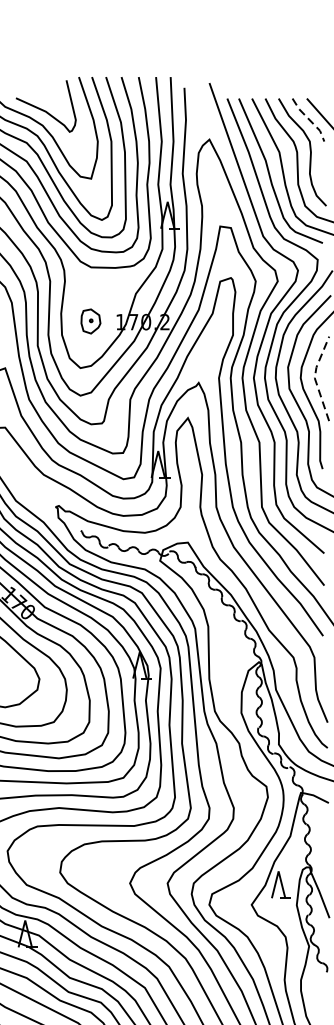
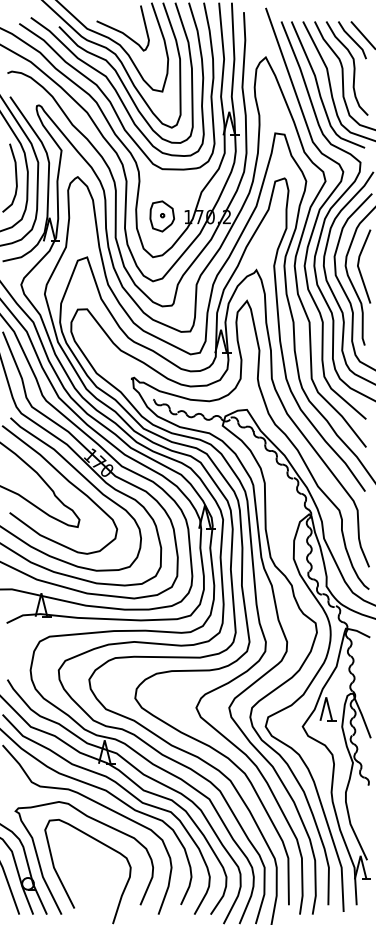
line: (309, 119) -> (353, 39), dashed -> solid
part: (90, 321) -> (161, 216), size x1.43
line: (314, 377) -> (357, 265), dashed -> solid

